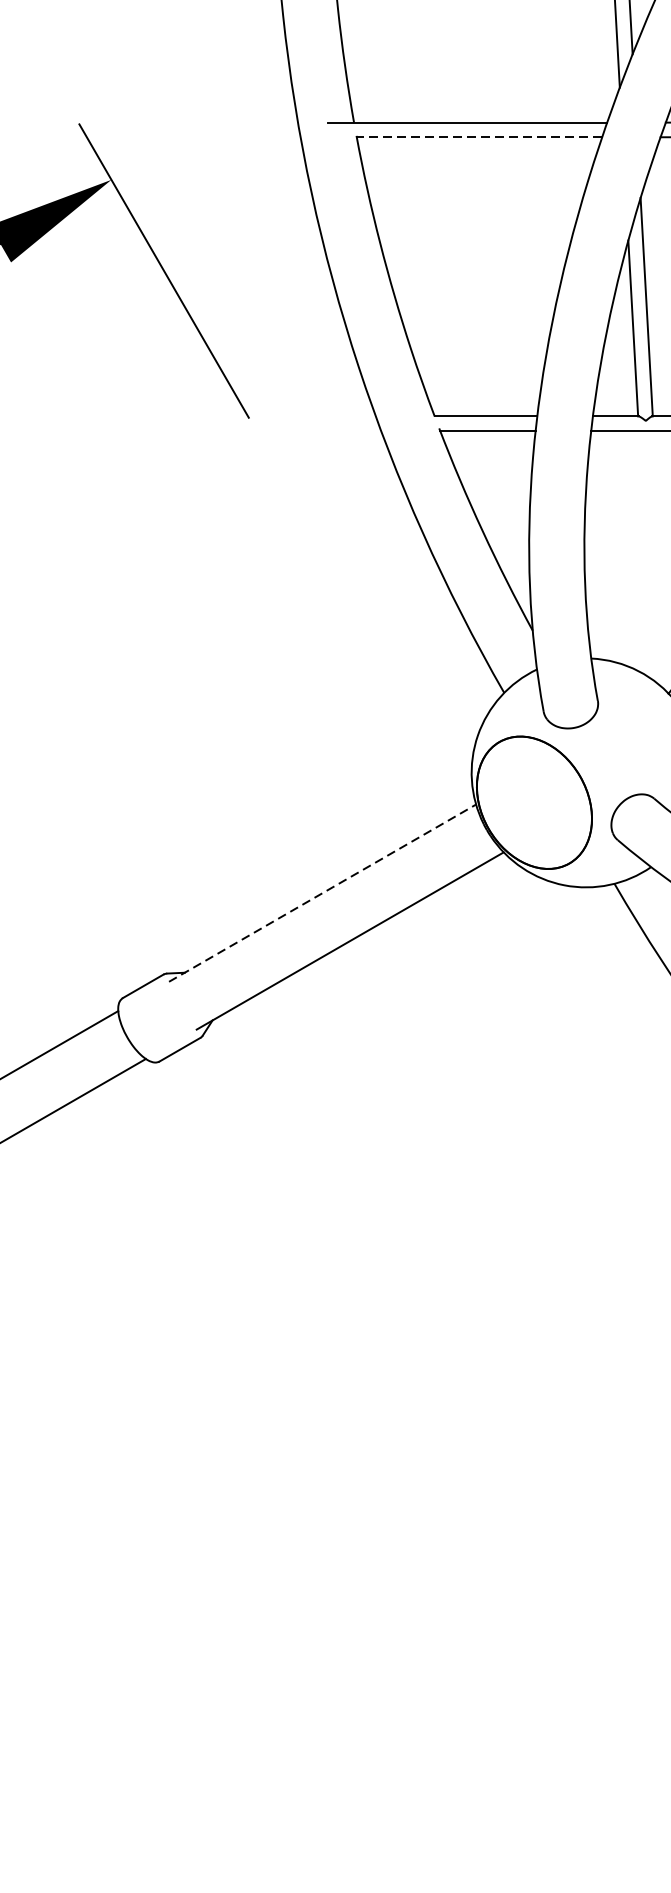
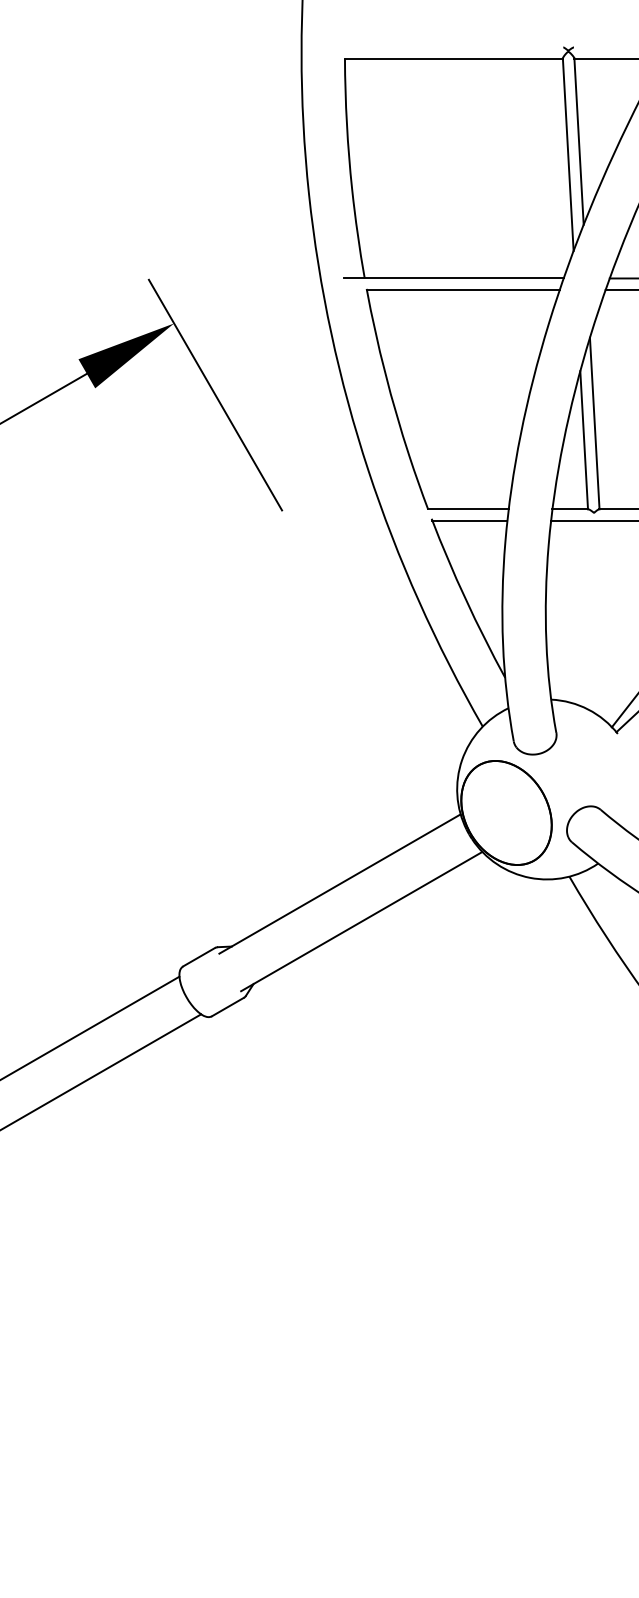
line: (478, 136) -> (462, 289), dashed -> solid
line: (323, 892) -> (340, 883), dashed -> solid

